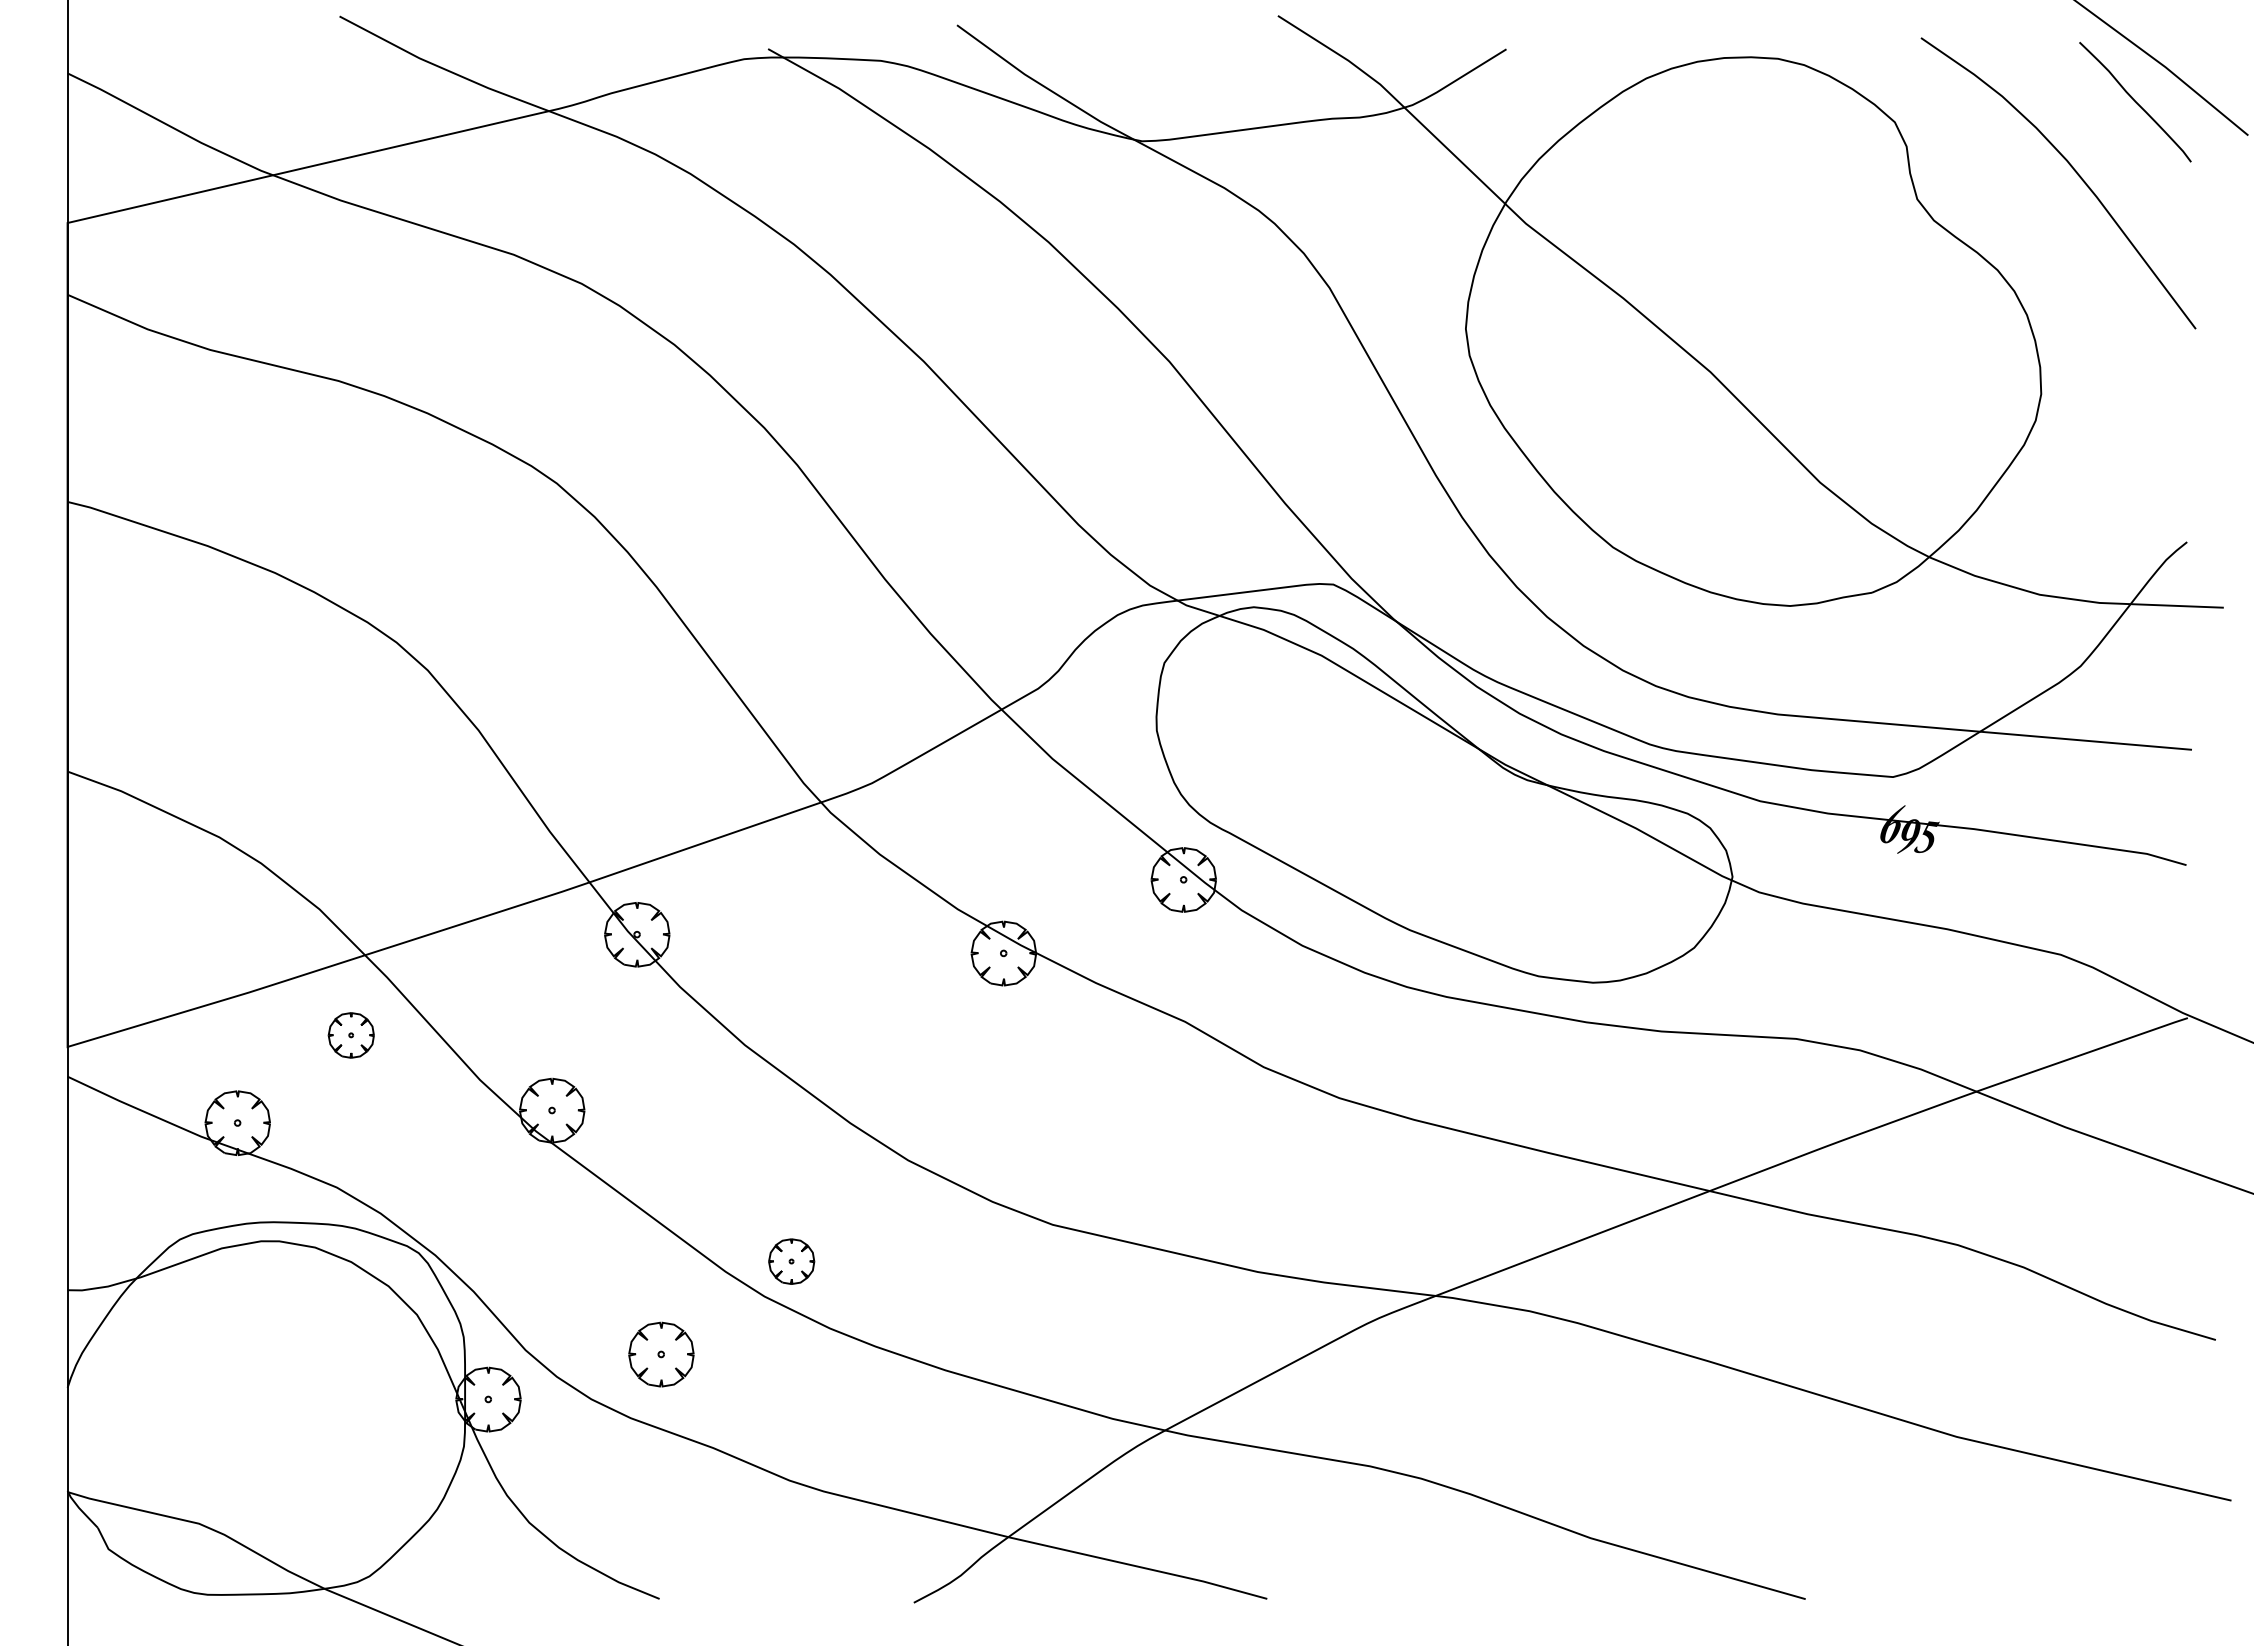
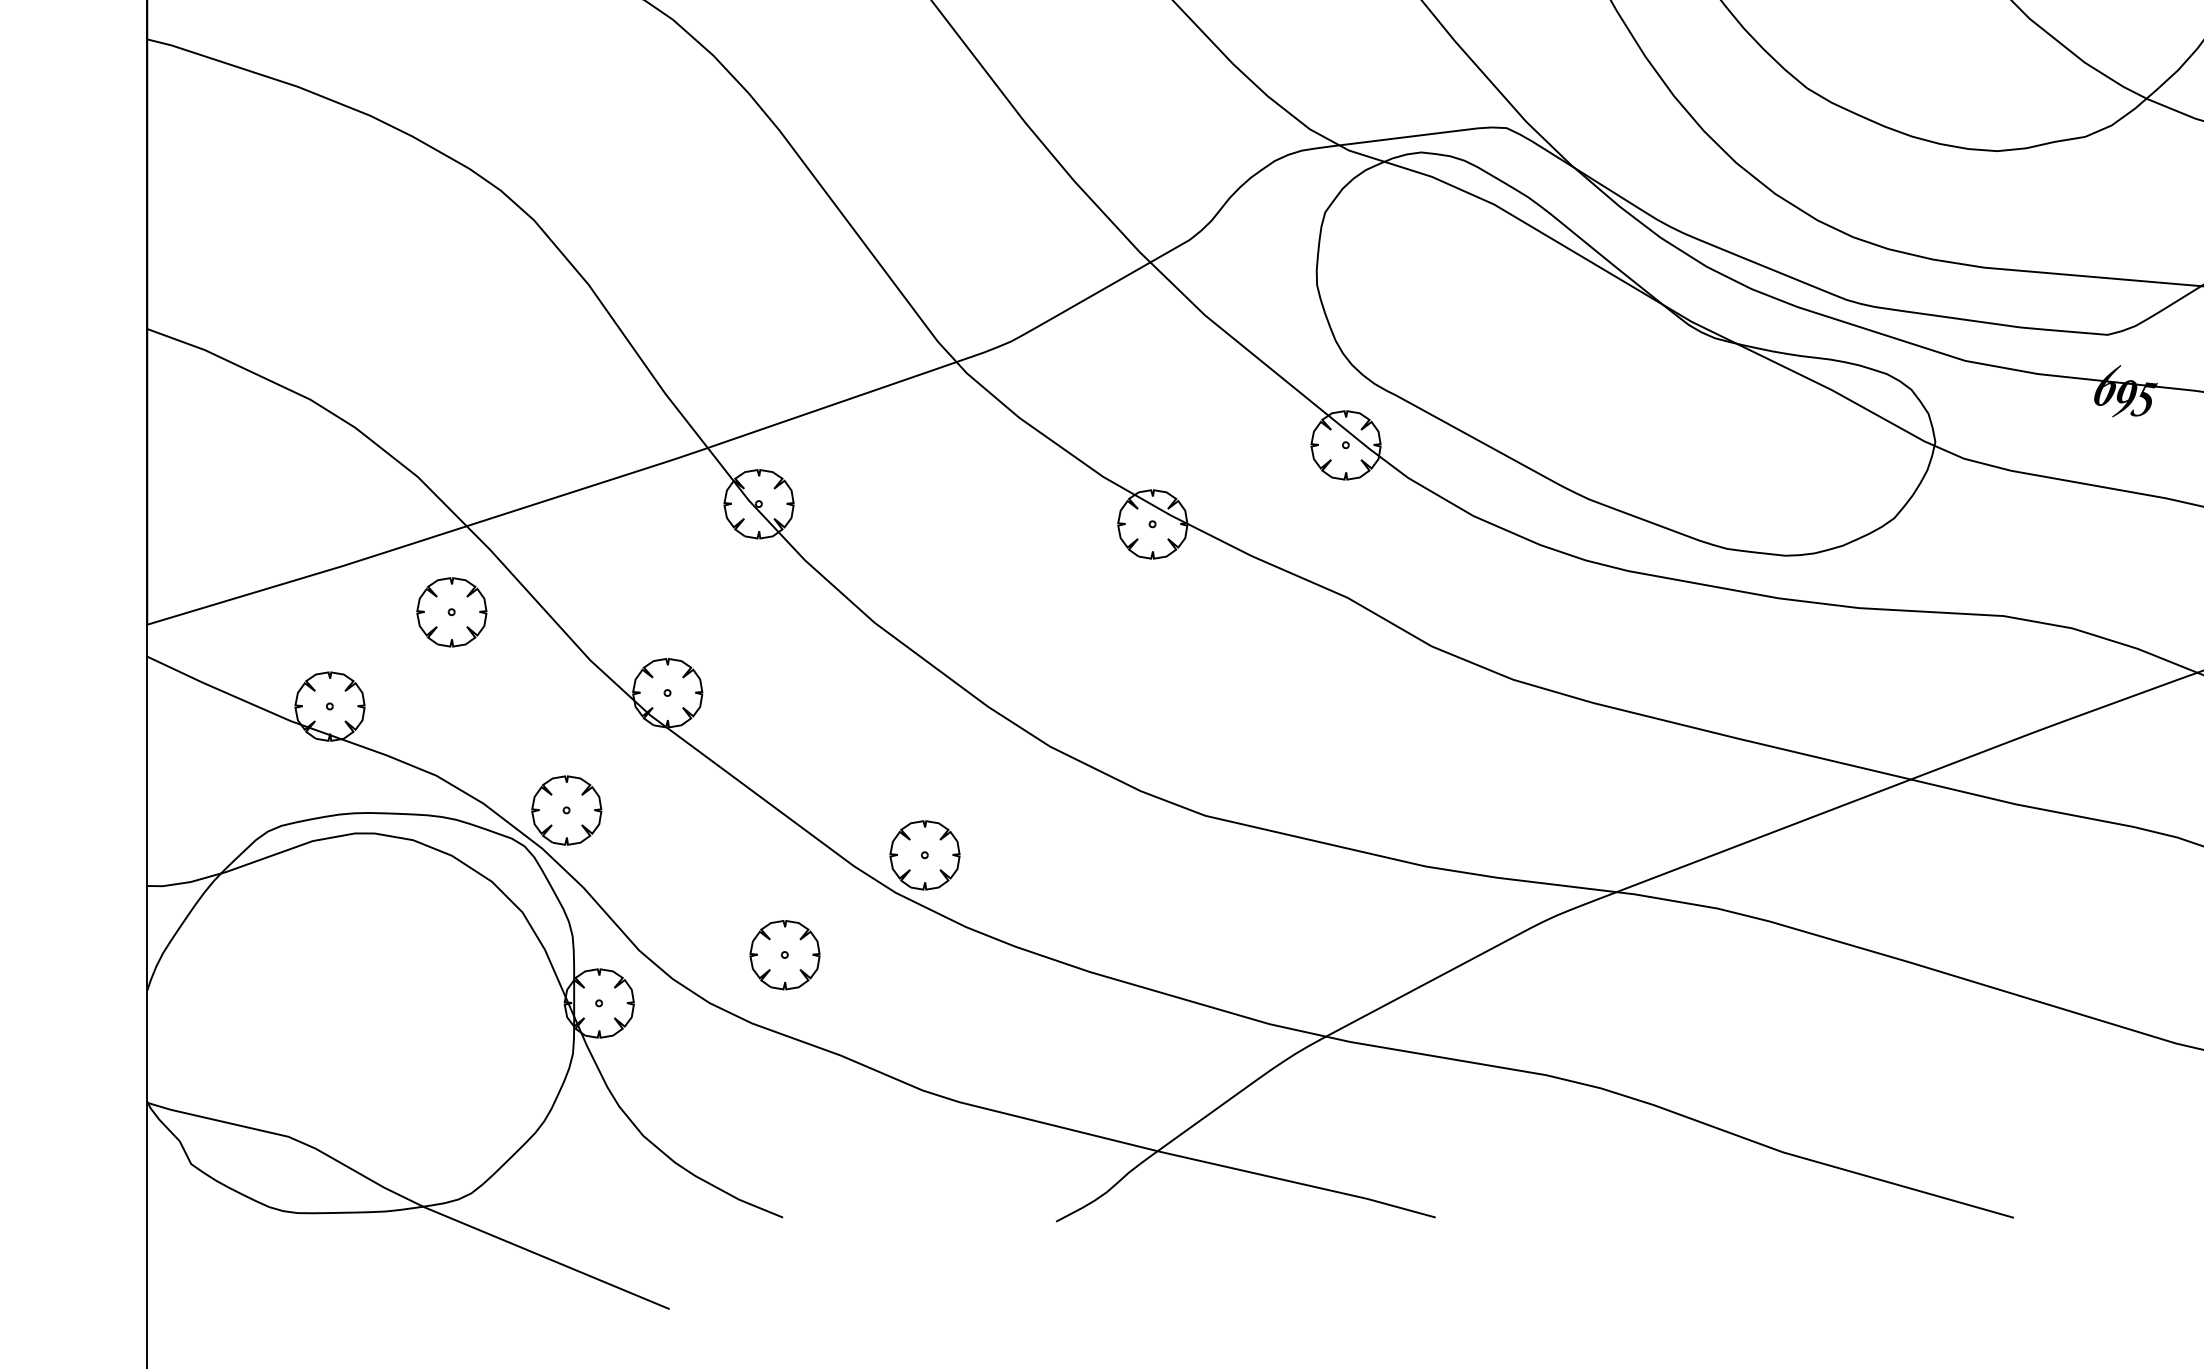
part: (351, 1035) -> (452, 612), size x1.43
part: (458, 1219) -> (567, 810), added
part: (791, 1261) -> (924, 855), size x1.43

